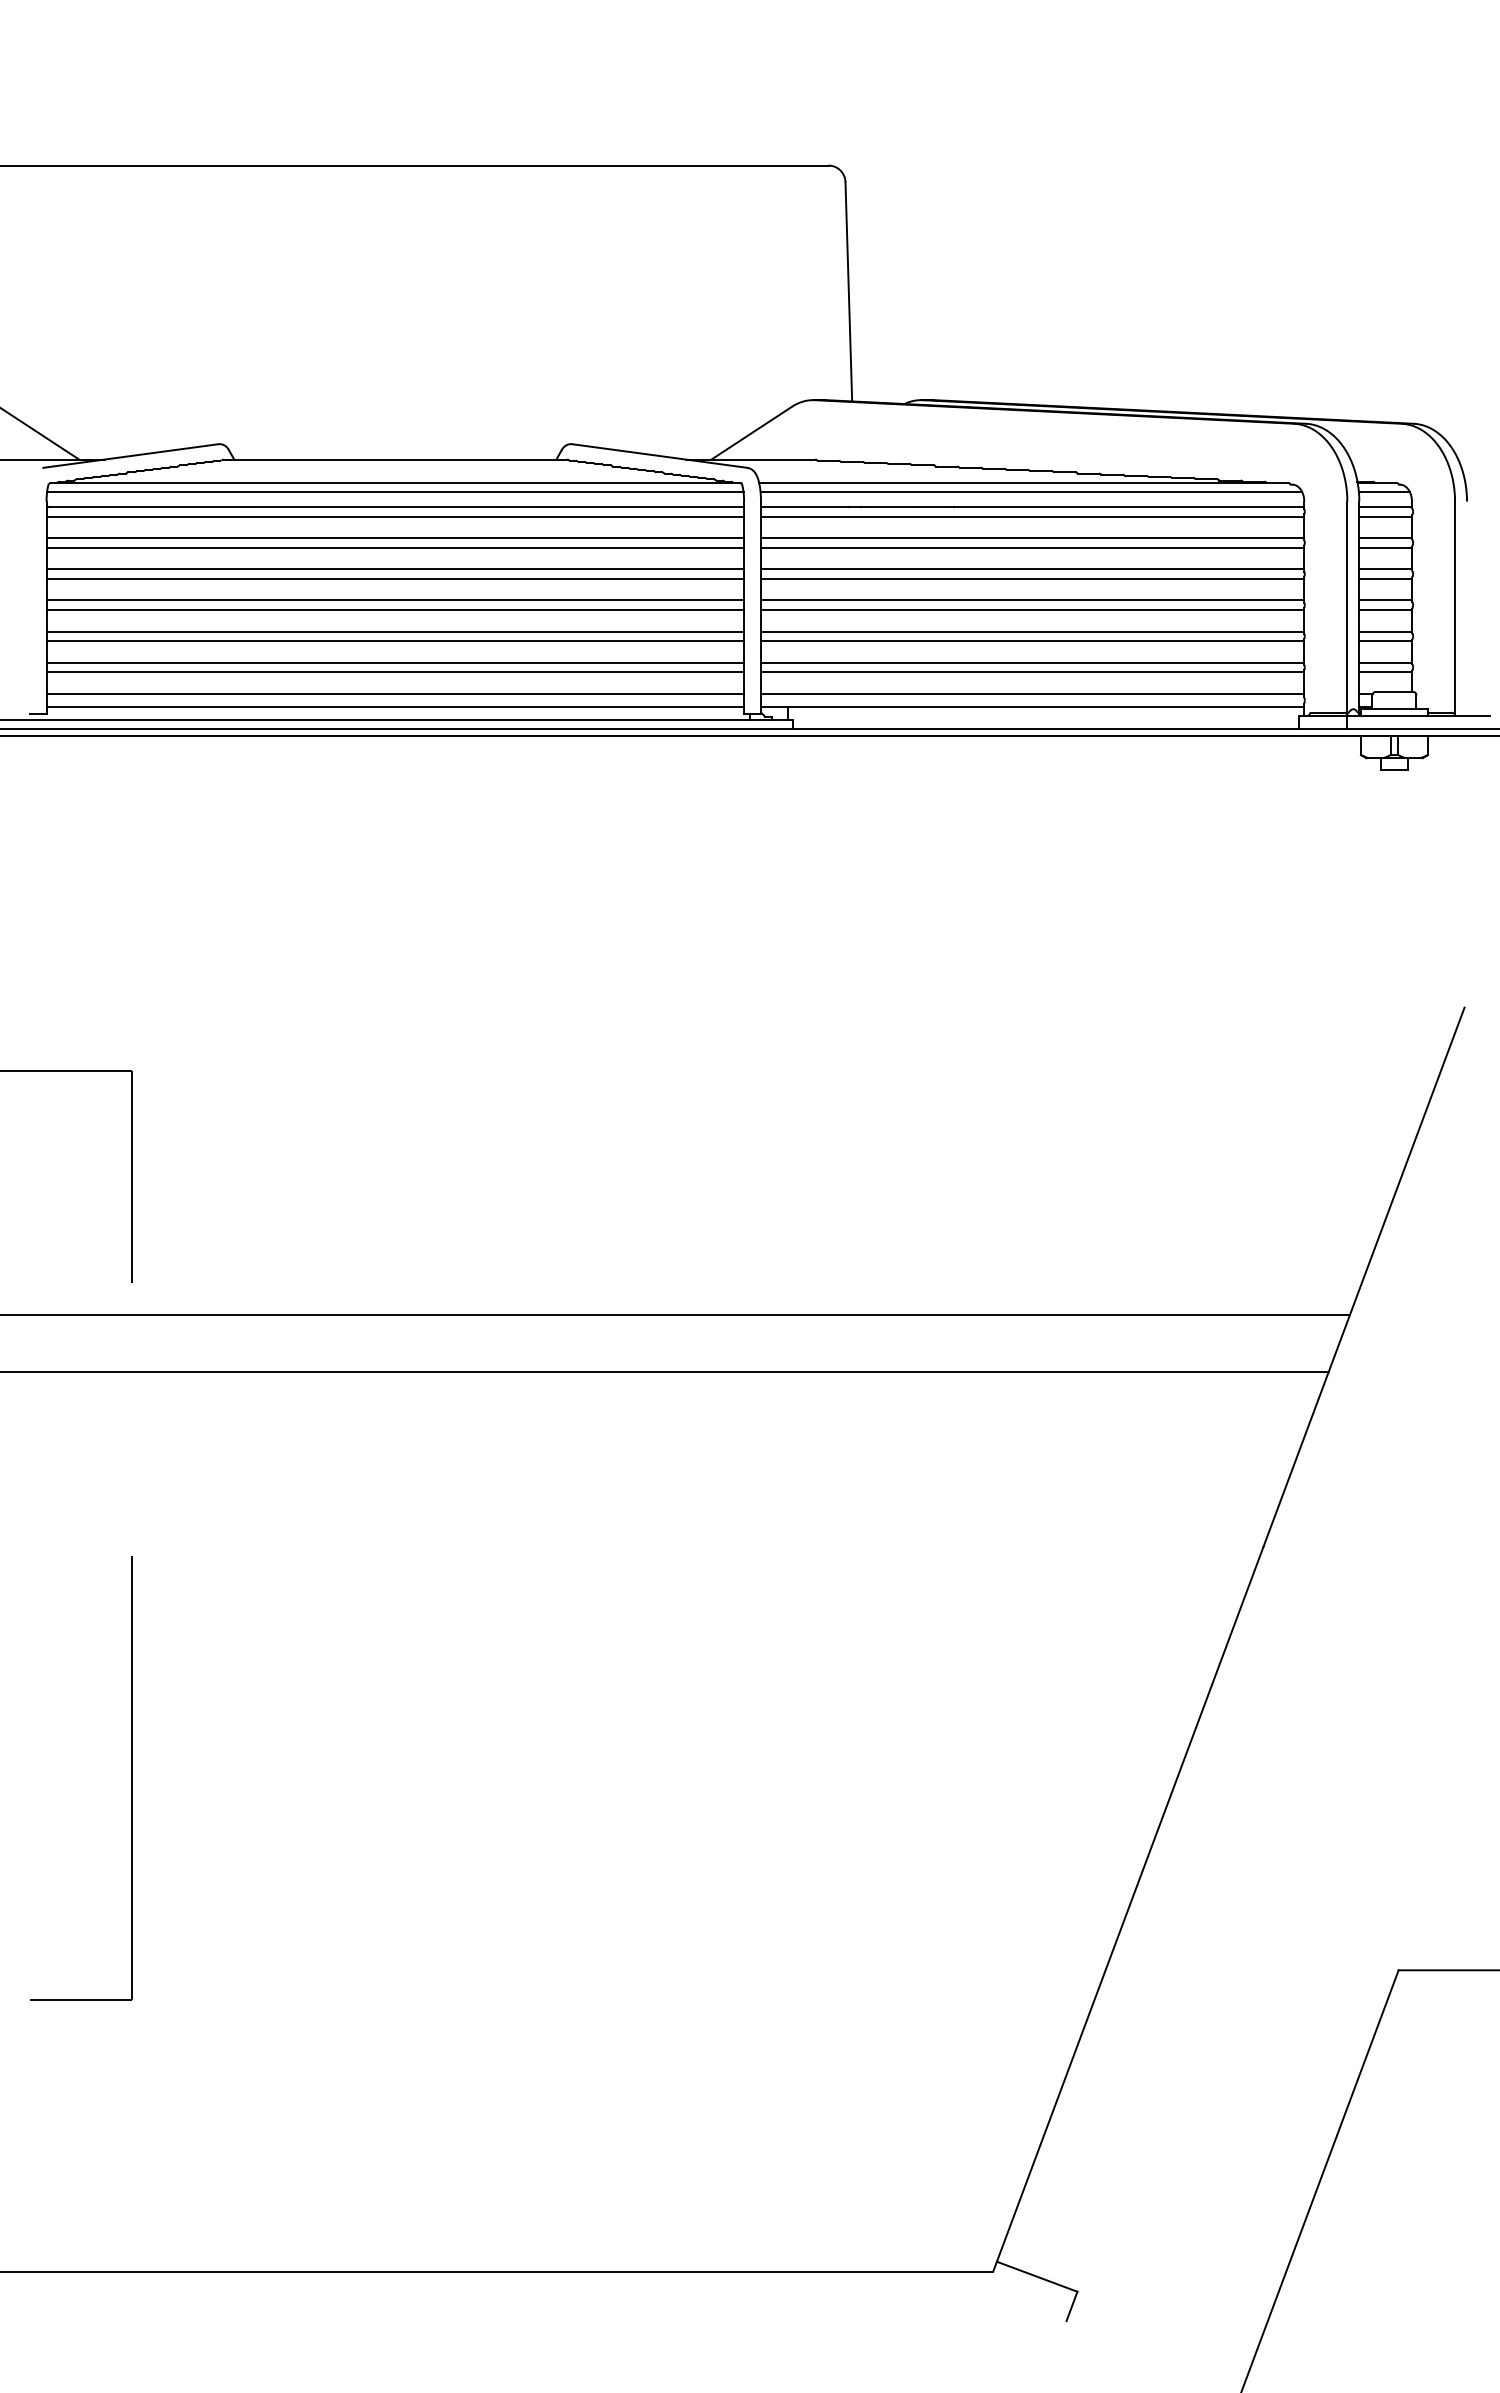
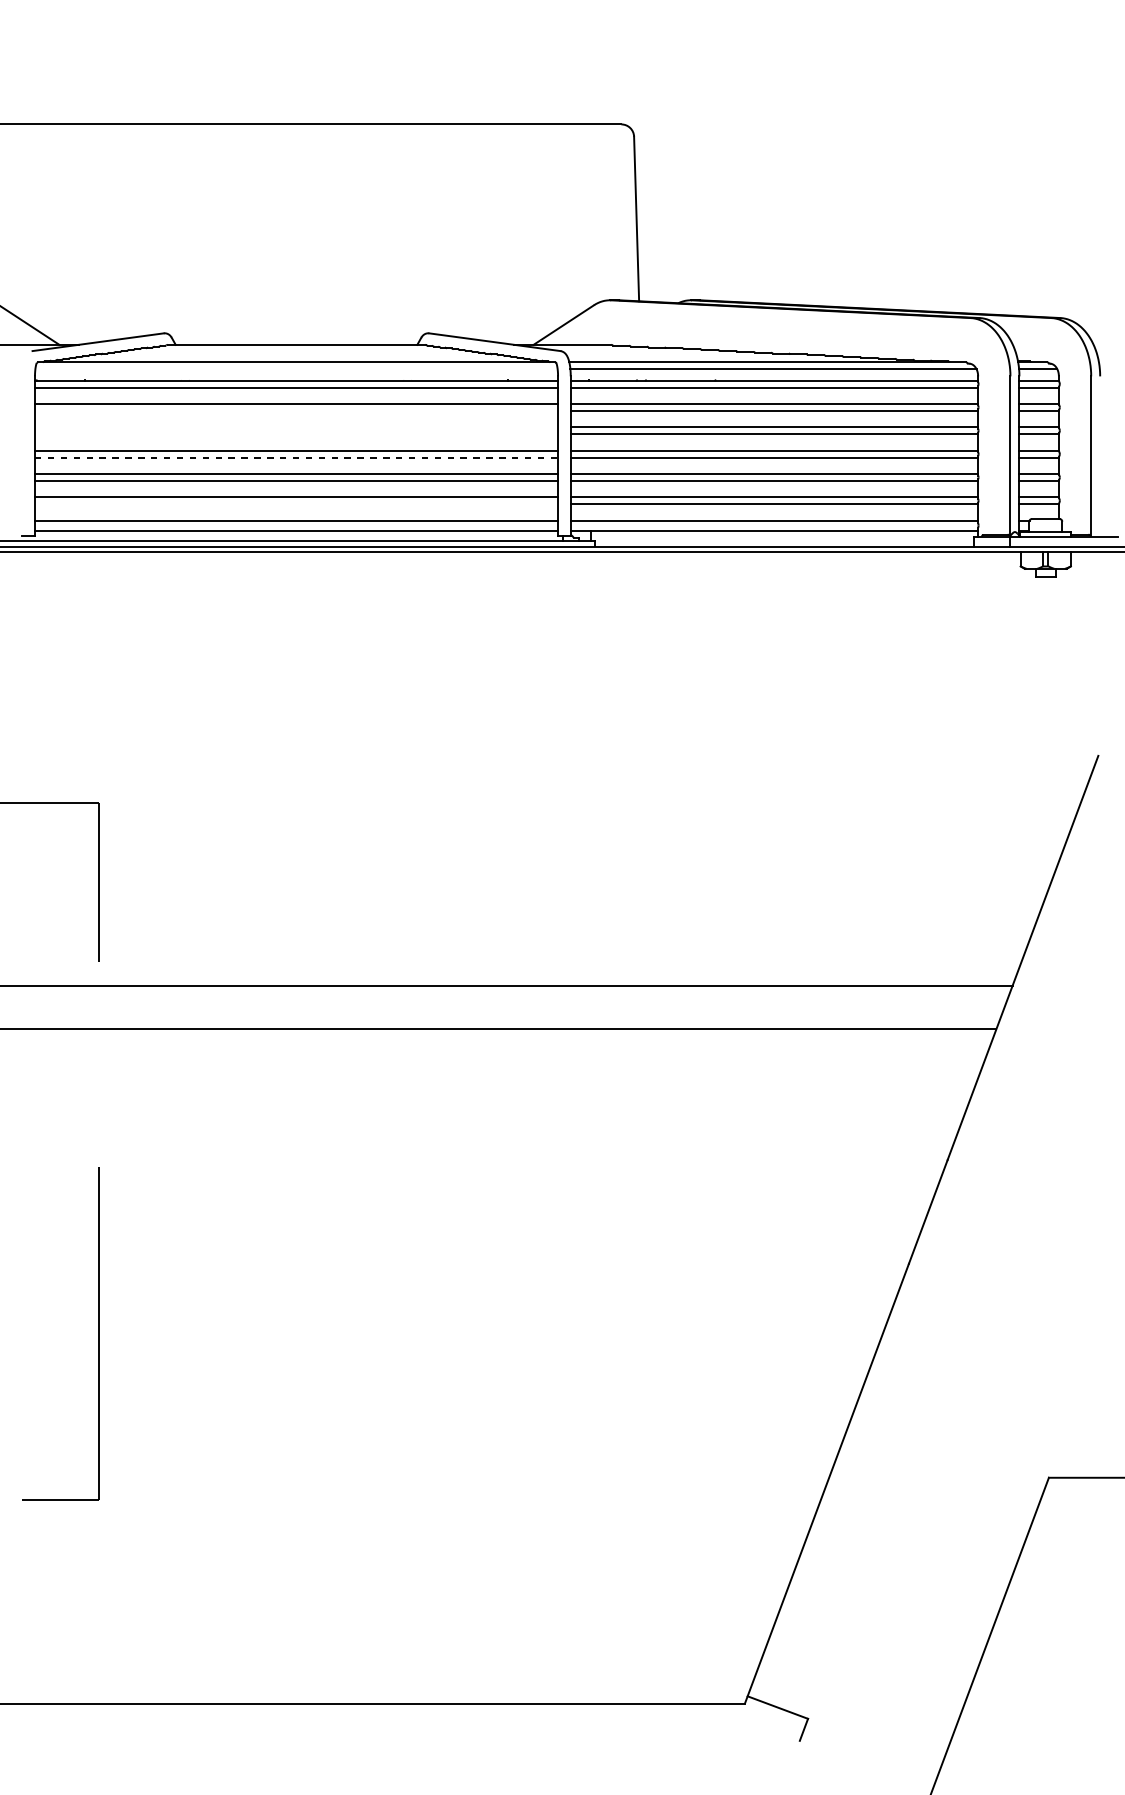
line: (395, 492) -> (296, 369), removed
line: (395, 547) -> (296, 410), removed
line: (395, 569) -> (296, 427), removed
line: (395, 578) -> (296, 434), removed
line: (395, 609) -> (296, 457), solid -> dashed
line: (395, 672) -> (296, 504), removed

